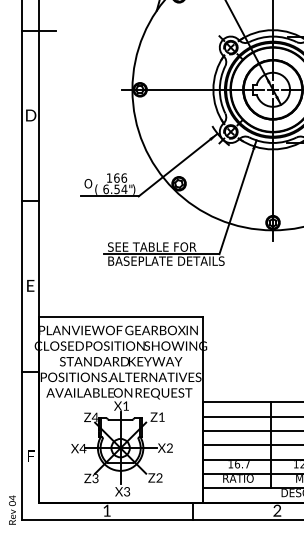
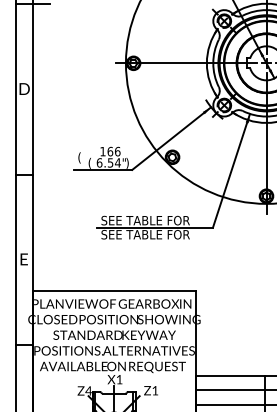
text: (88, 183) -> (81, 157), O -> (
text: (166, 260) -> (159, 234), BASEPLATE DETAILS -> SEE TABLE FOR

